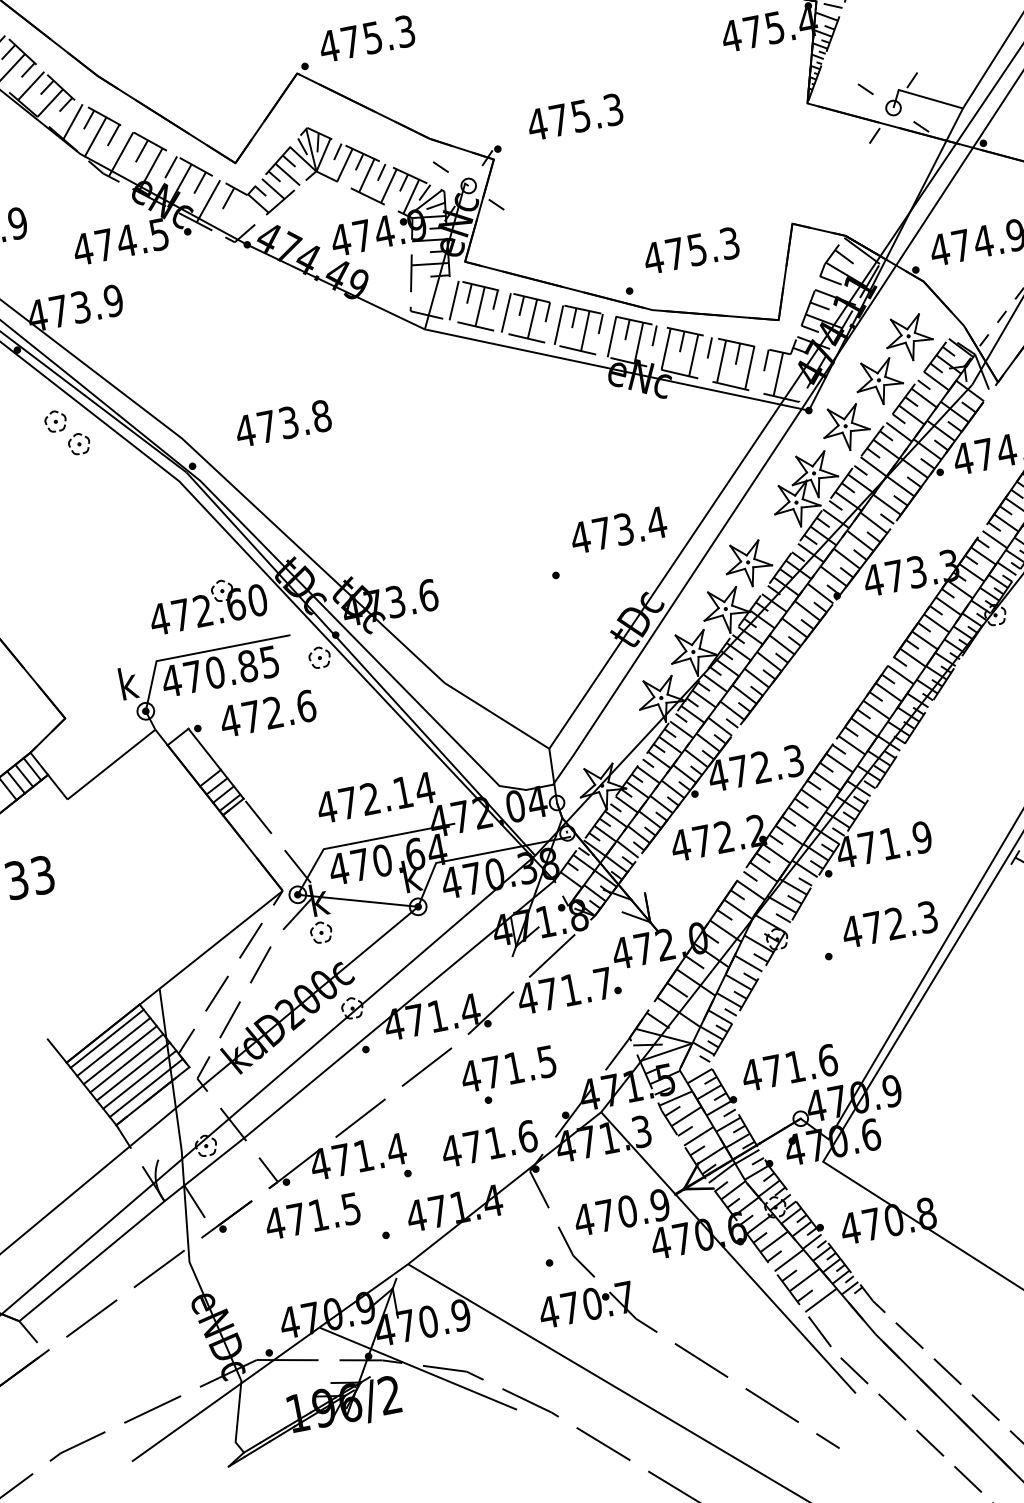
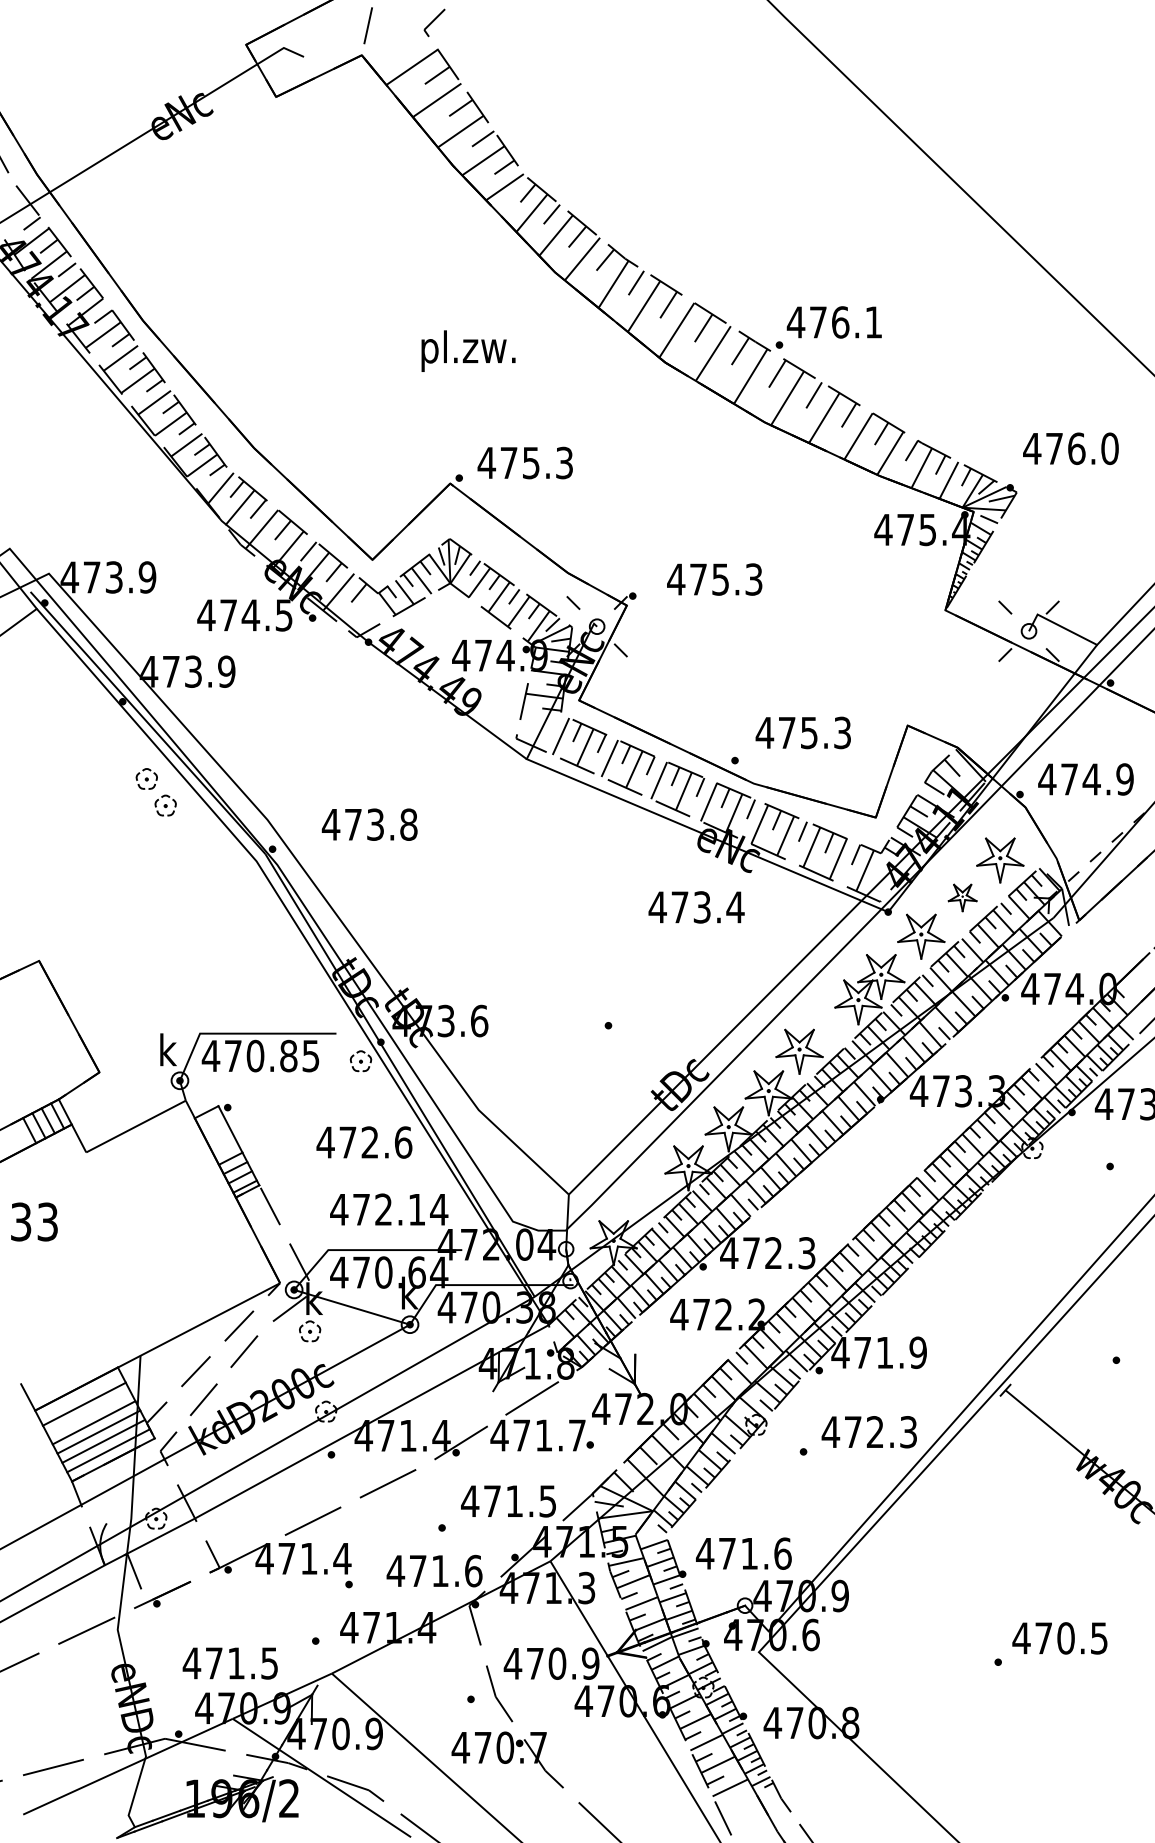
part: (879, 382) -> (962, 897), size x0.6
text: (618, 530) -> (696, 907), moved
part: (207, 604) -> (260, 987), removed
text: (268, 713) -> (364, 1142), moved
line: (107, 1038) -> (79, 1394), removed
line: (119, 1054) -> (88, 1412), removed
text: (508, 1069) -> (508, 1501), moved
text: (311, 1216) -> (229, 1663), moved

